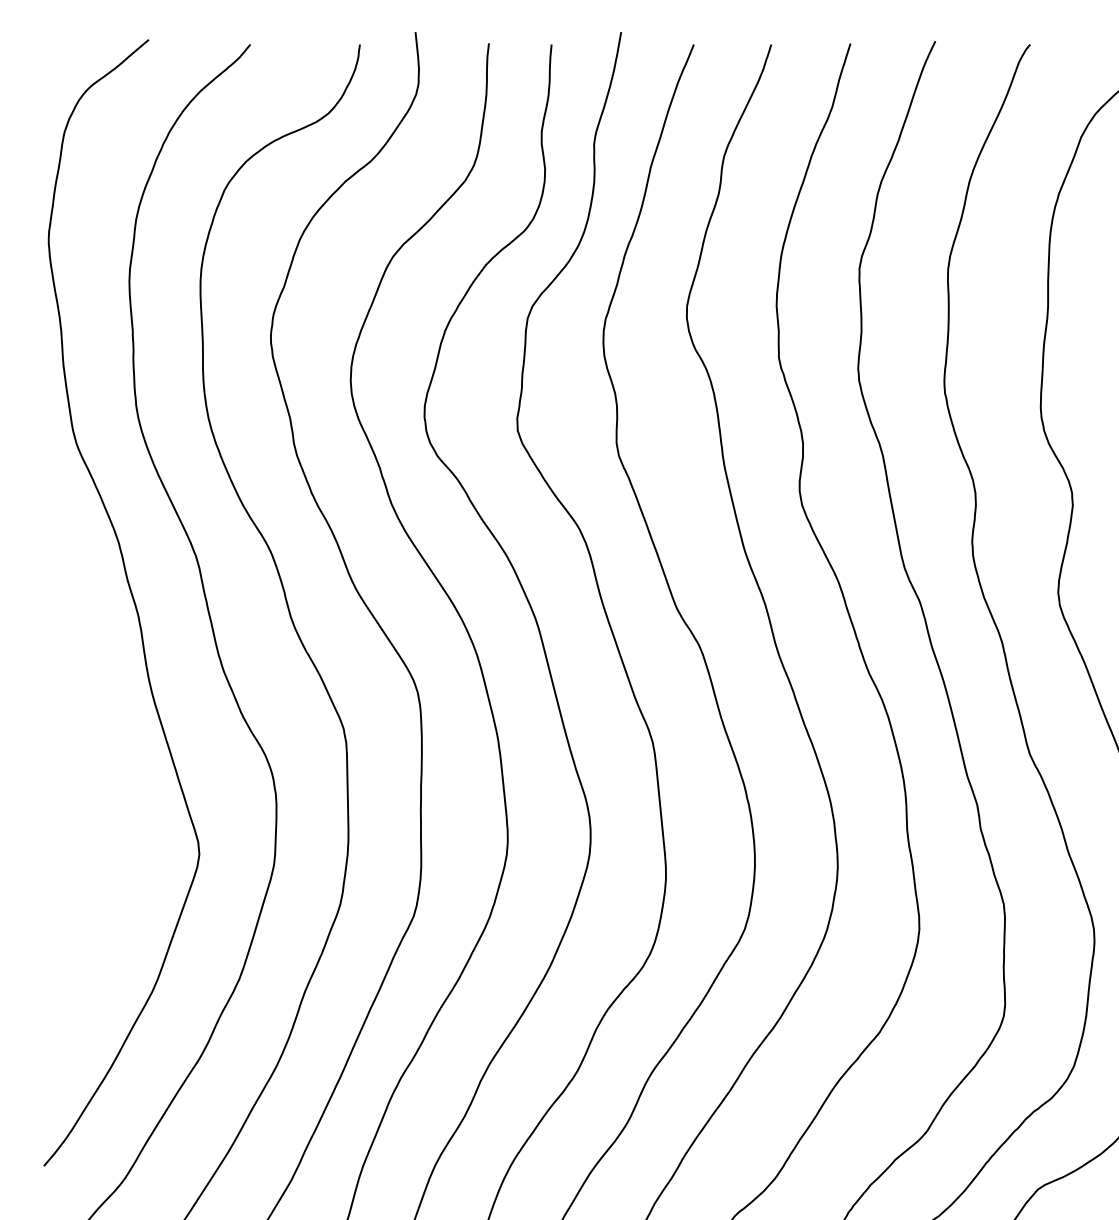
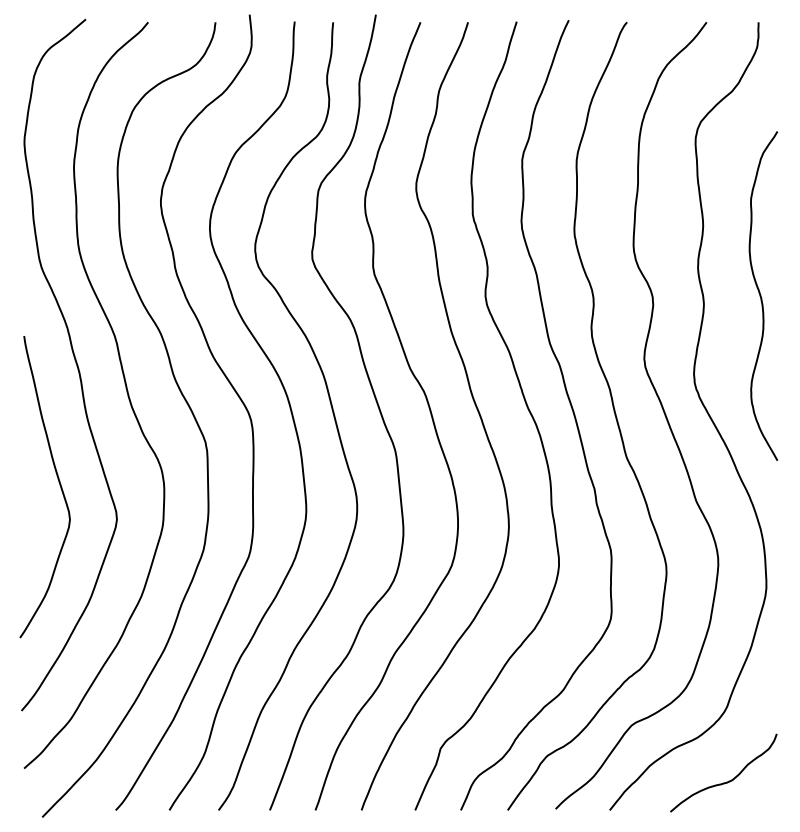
curve: (104, 794) -> (58, 482), added

